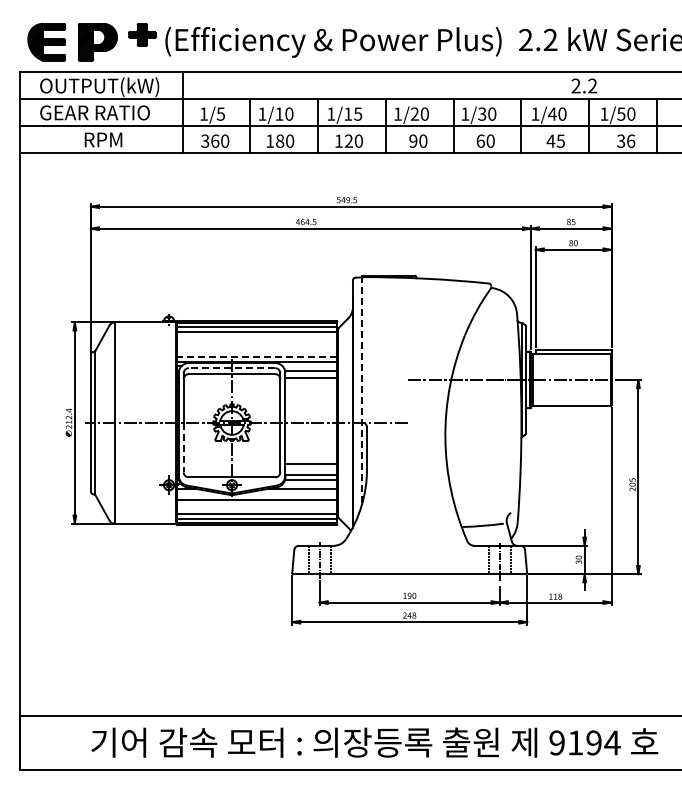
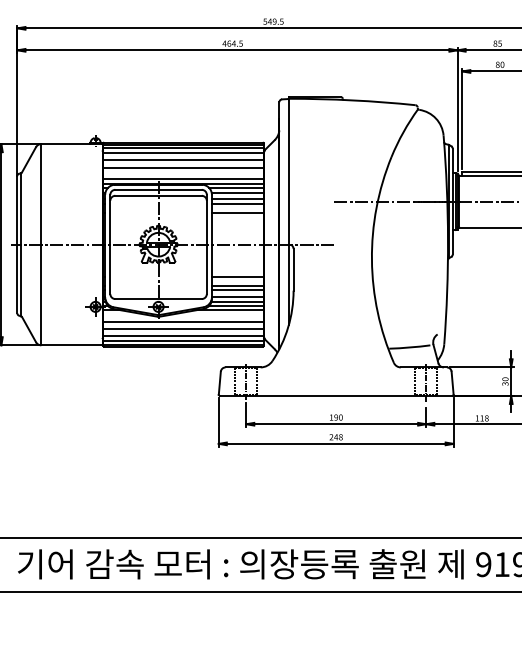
line: (256, 338) -> (183, 160), added
line: (256, 346) -> (183, 168), added
line: (256, 357) -> (183, 179), dashed -> solid
line: (309, 366) -> (236, 188), added
line: (231, 368) -> (158, 190), dashed -> solid
line: (311, 381) -> (238, 203), added
line: (362, 389) -> (289, 211), dashed -> solid
line: (311, 391) -> (238, 213), added
line: (183, 447) -> (110, 269), dashed -> solid
line: (311, 455) -> (238, 277), added
line: (311, 468) -> (238, 290), added
line: (309, 484) -> (236, 306), added
line: (256, 507) -> (183, 329), added

